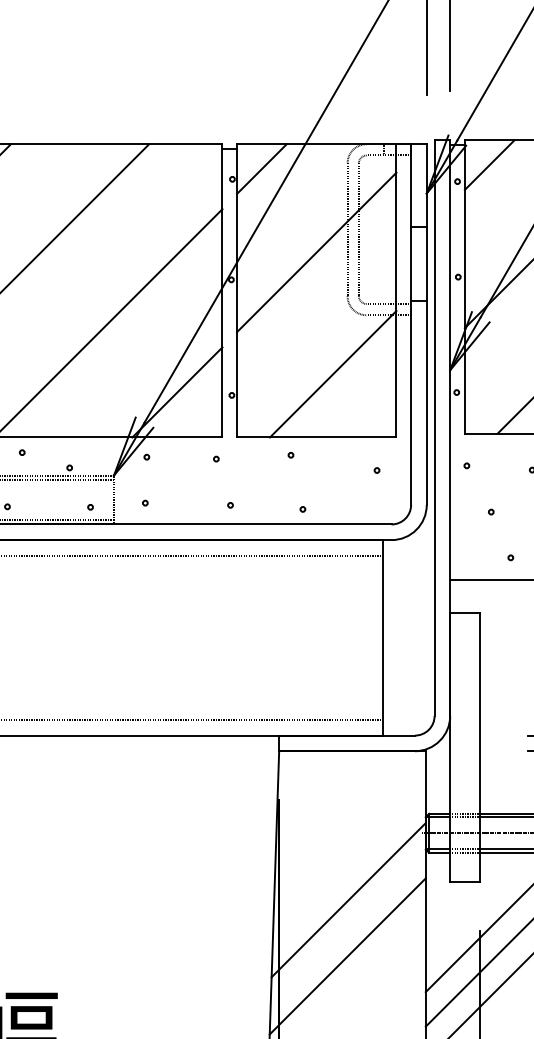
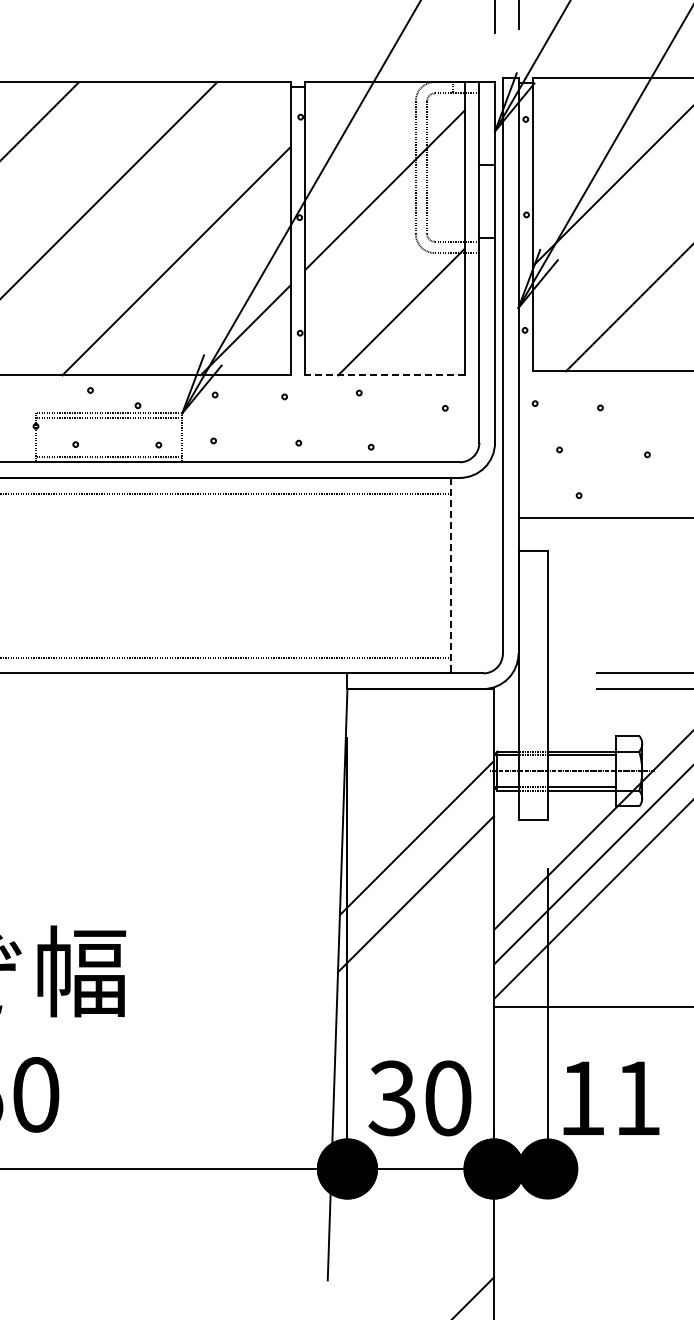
line: (489, 164) -> (557, 102), removed
line: (262, 168) -> (330, 106), removed
line: (317, 437) -> (385, 375), solid -> dashed
line: (383, 637) -> (451, 575), solid -> dashed

